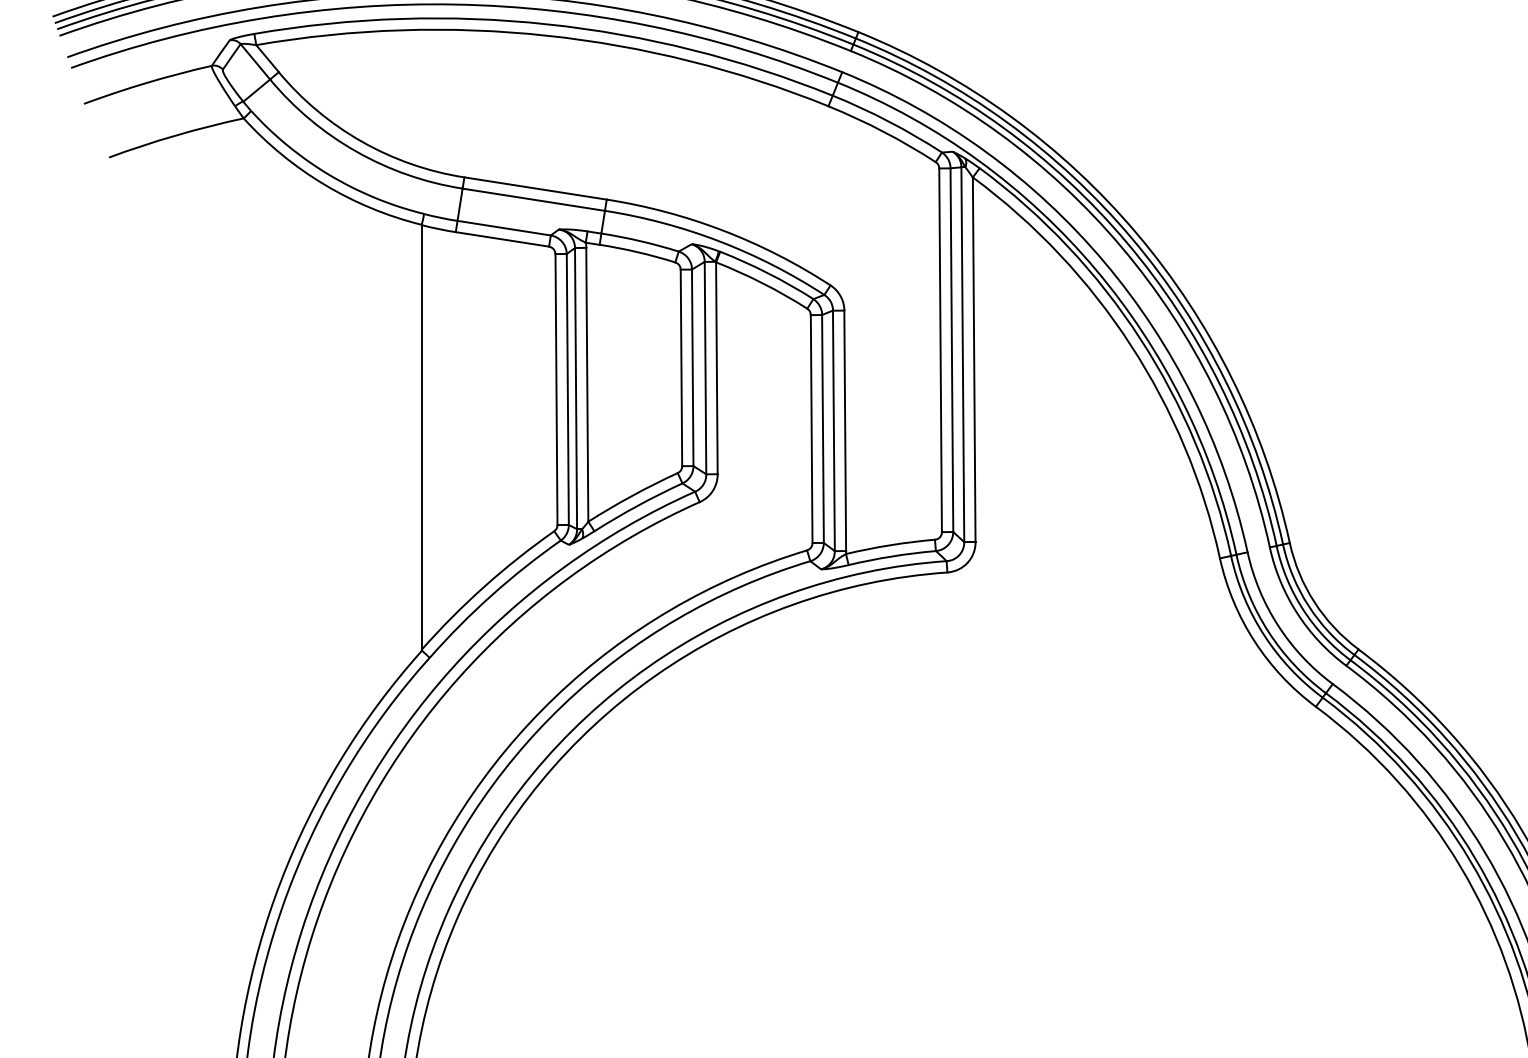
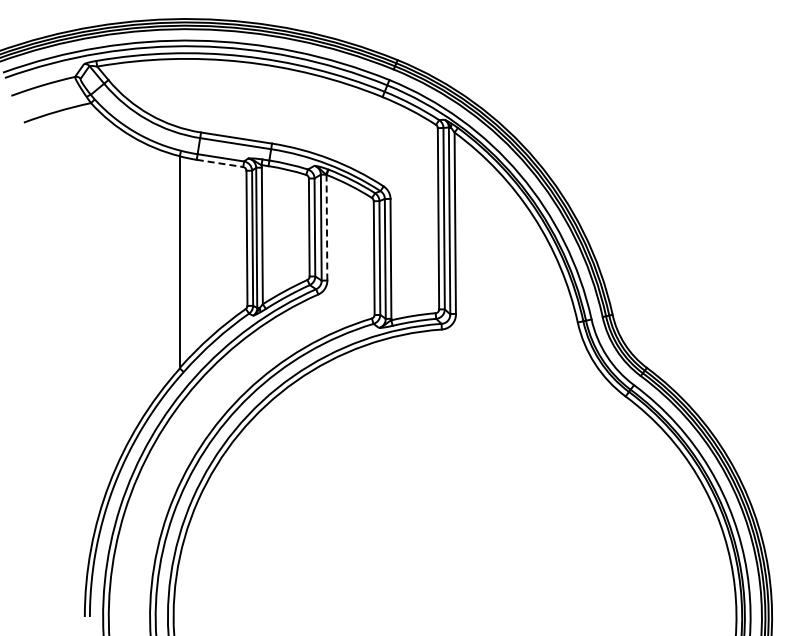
line: (503, 239) -> (220, 163), solid -> dashed
line: (715, 367) -> (326, 227), solid -> dashed

